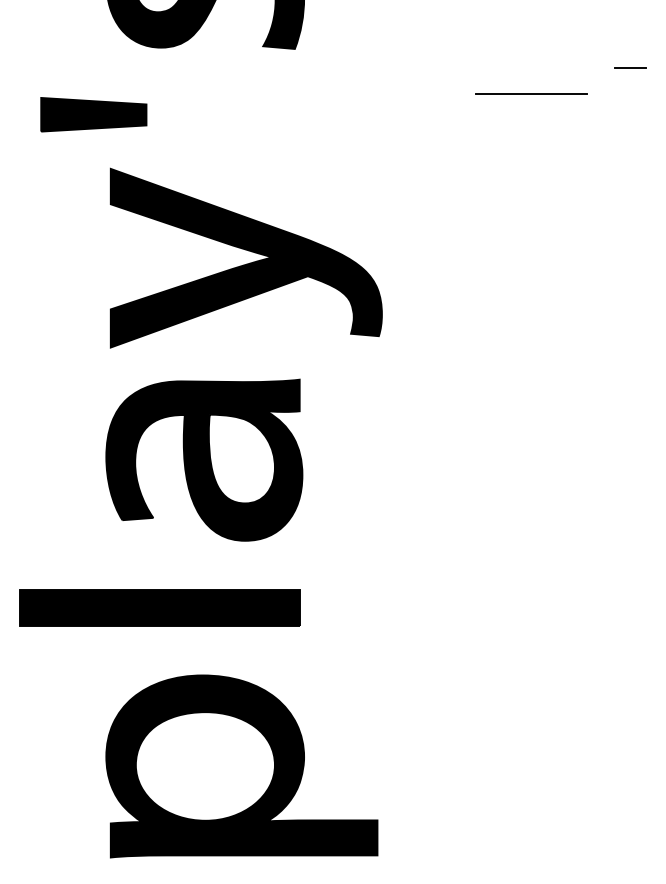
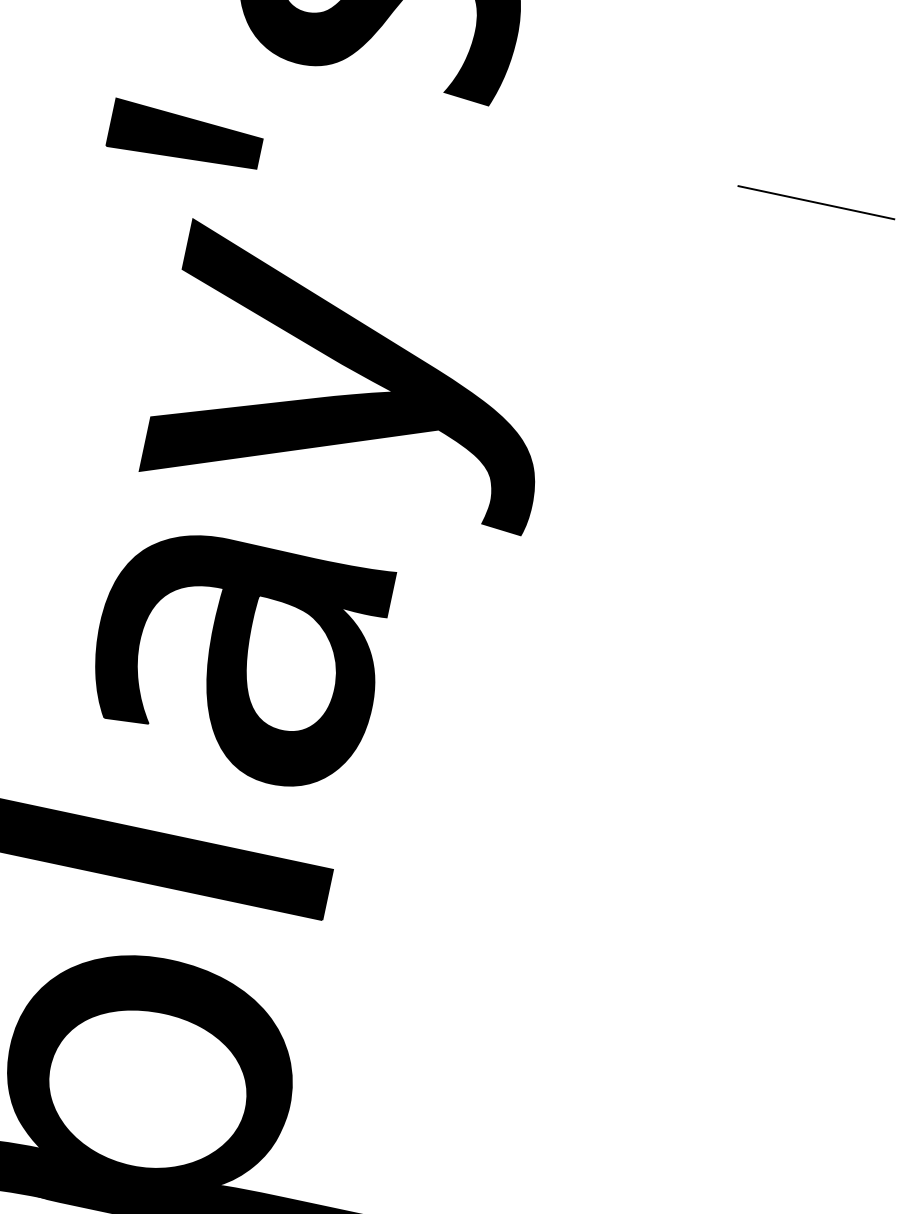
line: (531, 93) -> (816, 202), moved

